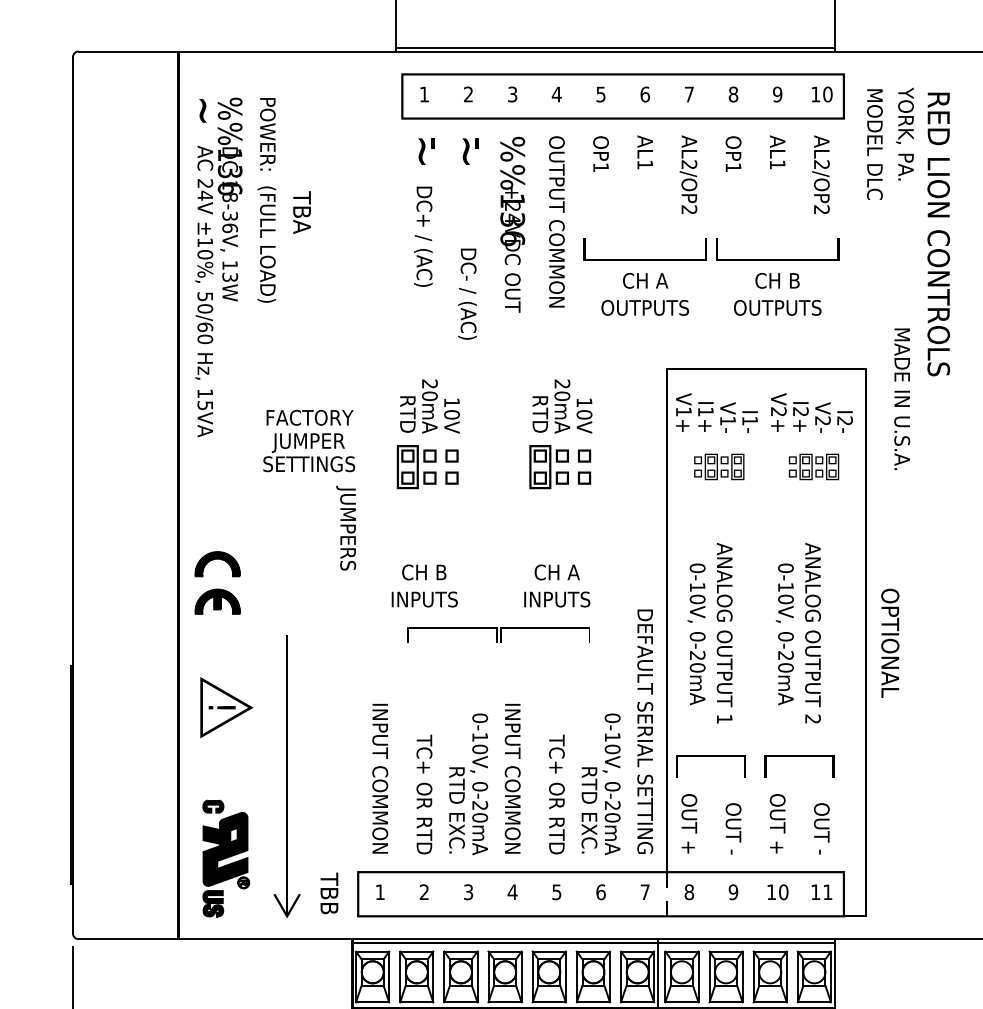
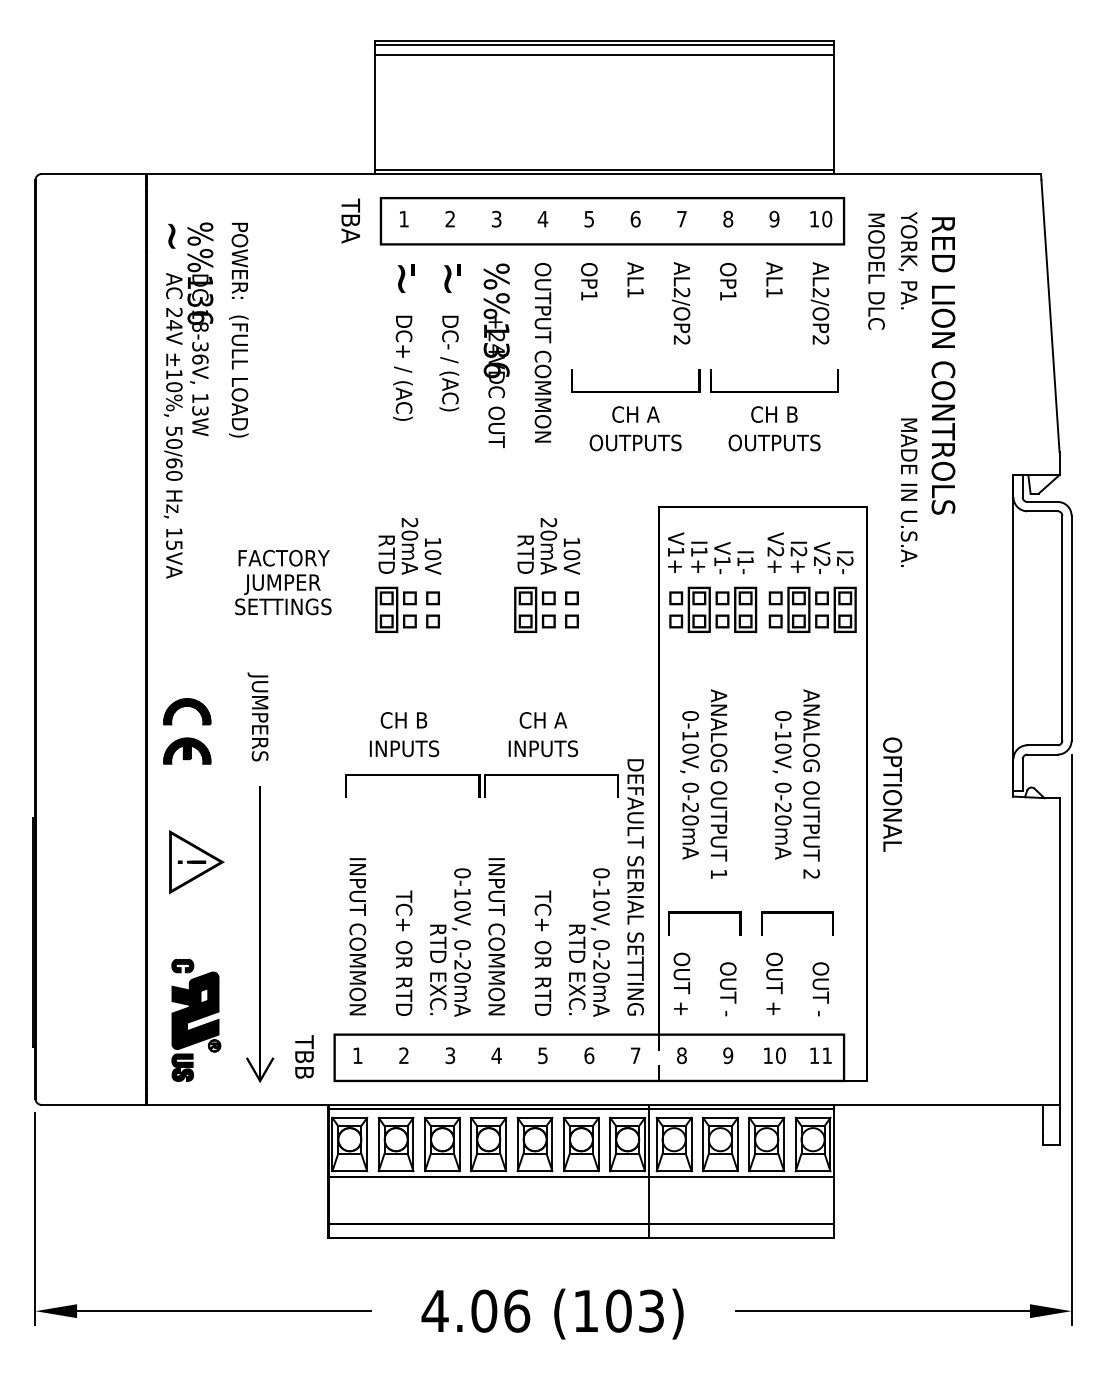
text: (301, 212) -> (350, 220), moved
text: (467, 294) -> (449, 363), moved
text: (901, 399) -> (908, 492), moved
part: (719, 466) -> (713, 609), size x1.67
part: (813, 466) -> (812, 609), size x1.67
text: (345, 527) -> (257, 716), moved
part: (498, 634) -> (481, 785), size x1.43

